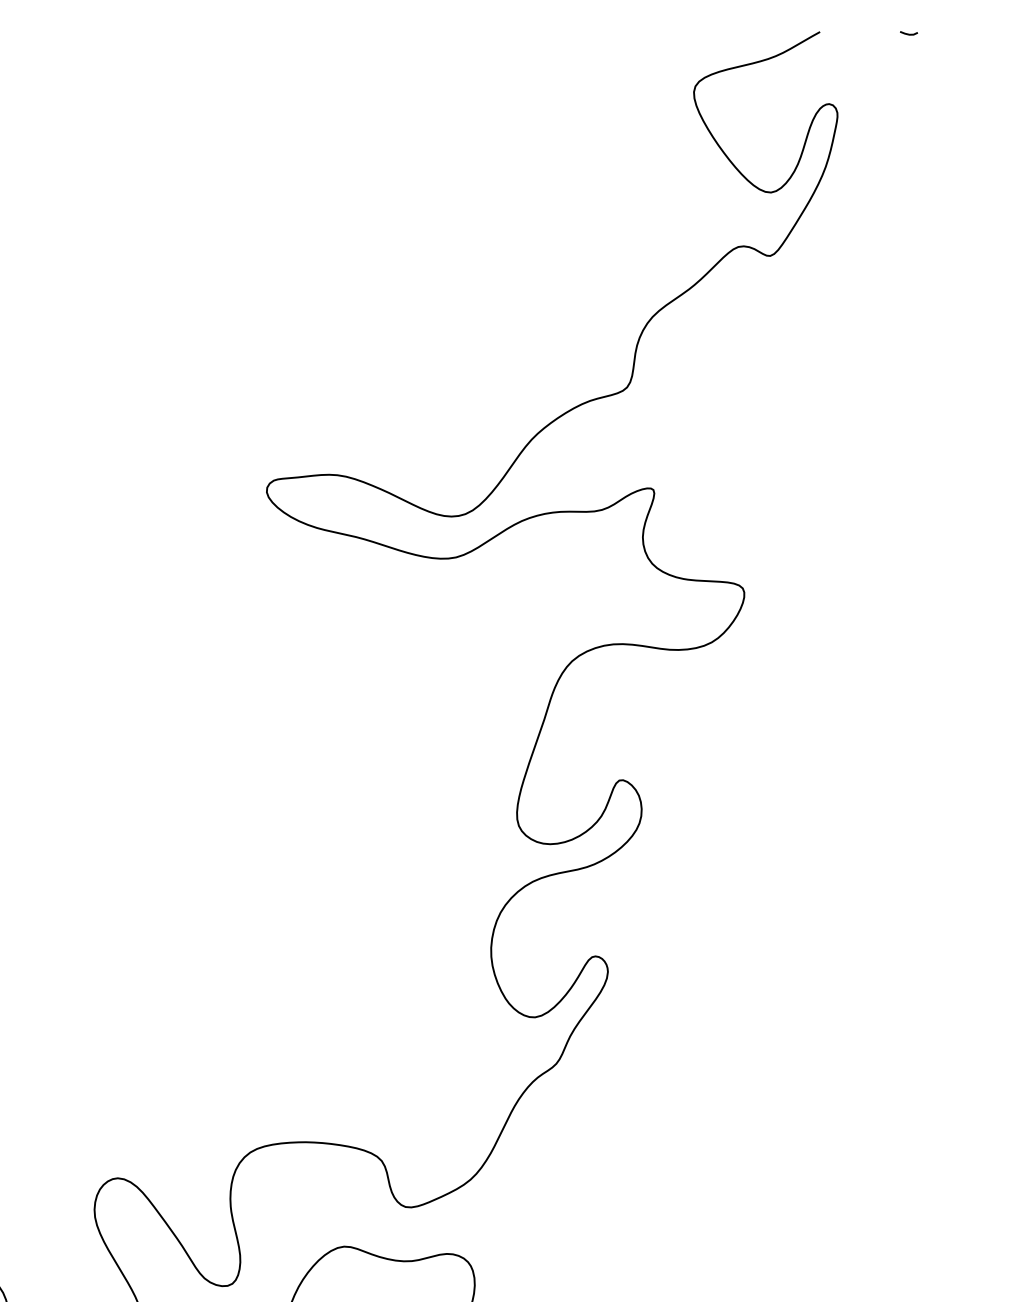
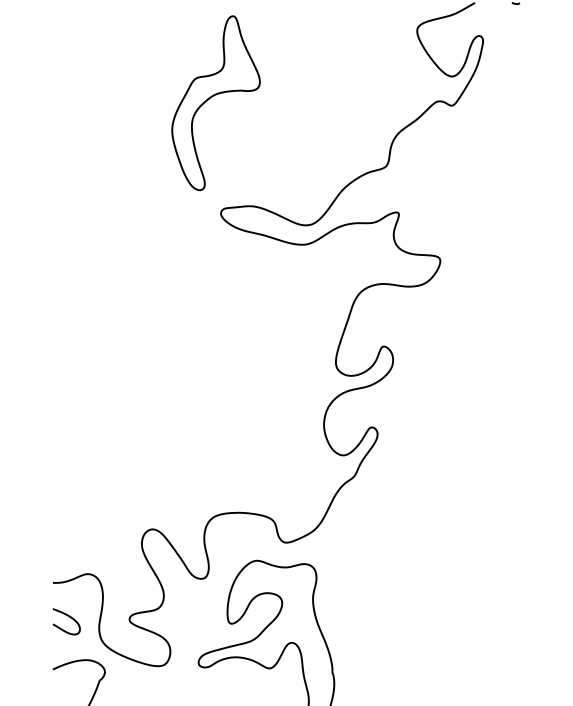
part: (248, 238) -> (212, 97), added

